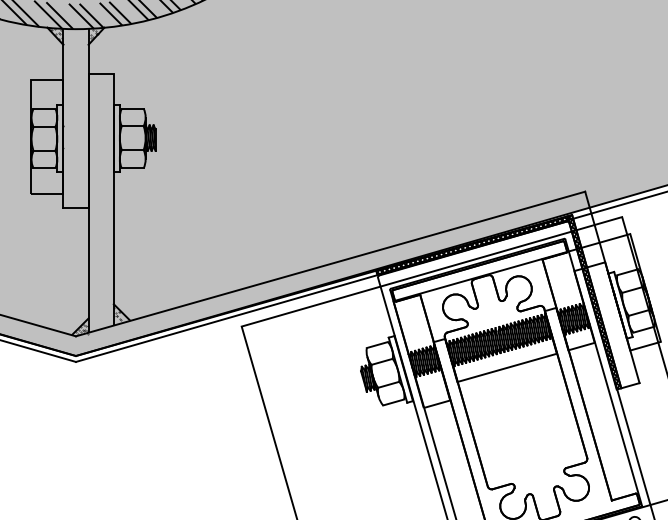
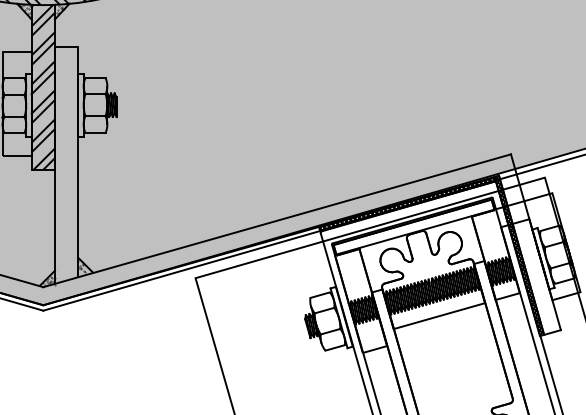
hatch: (75, 118) -> (42, 87), added

